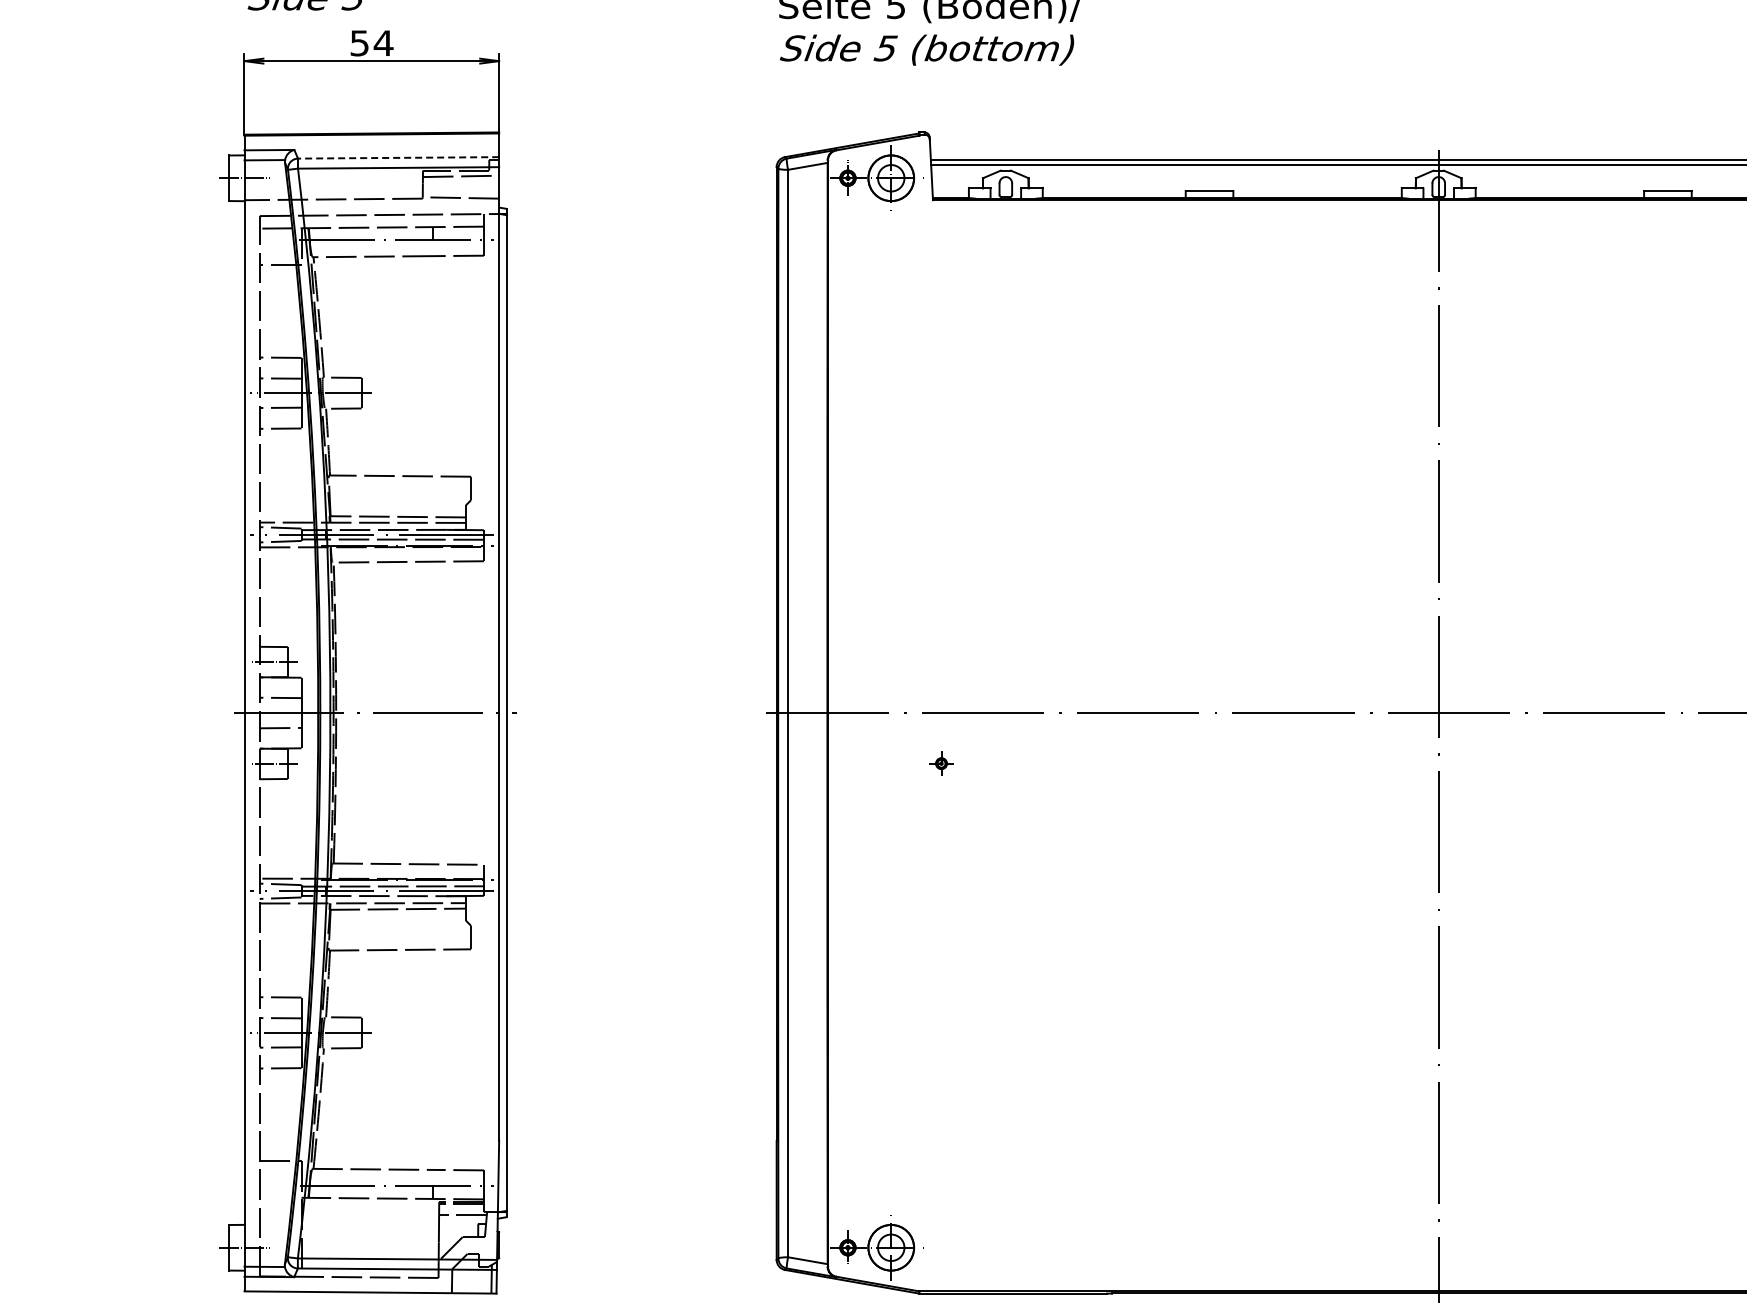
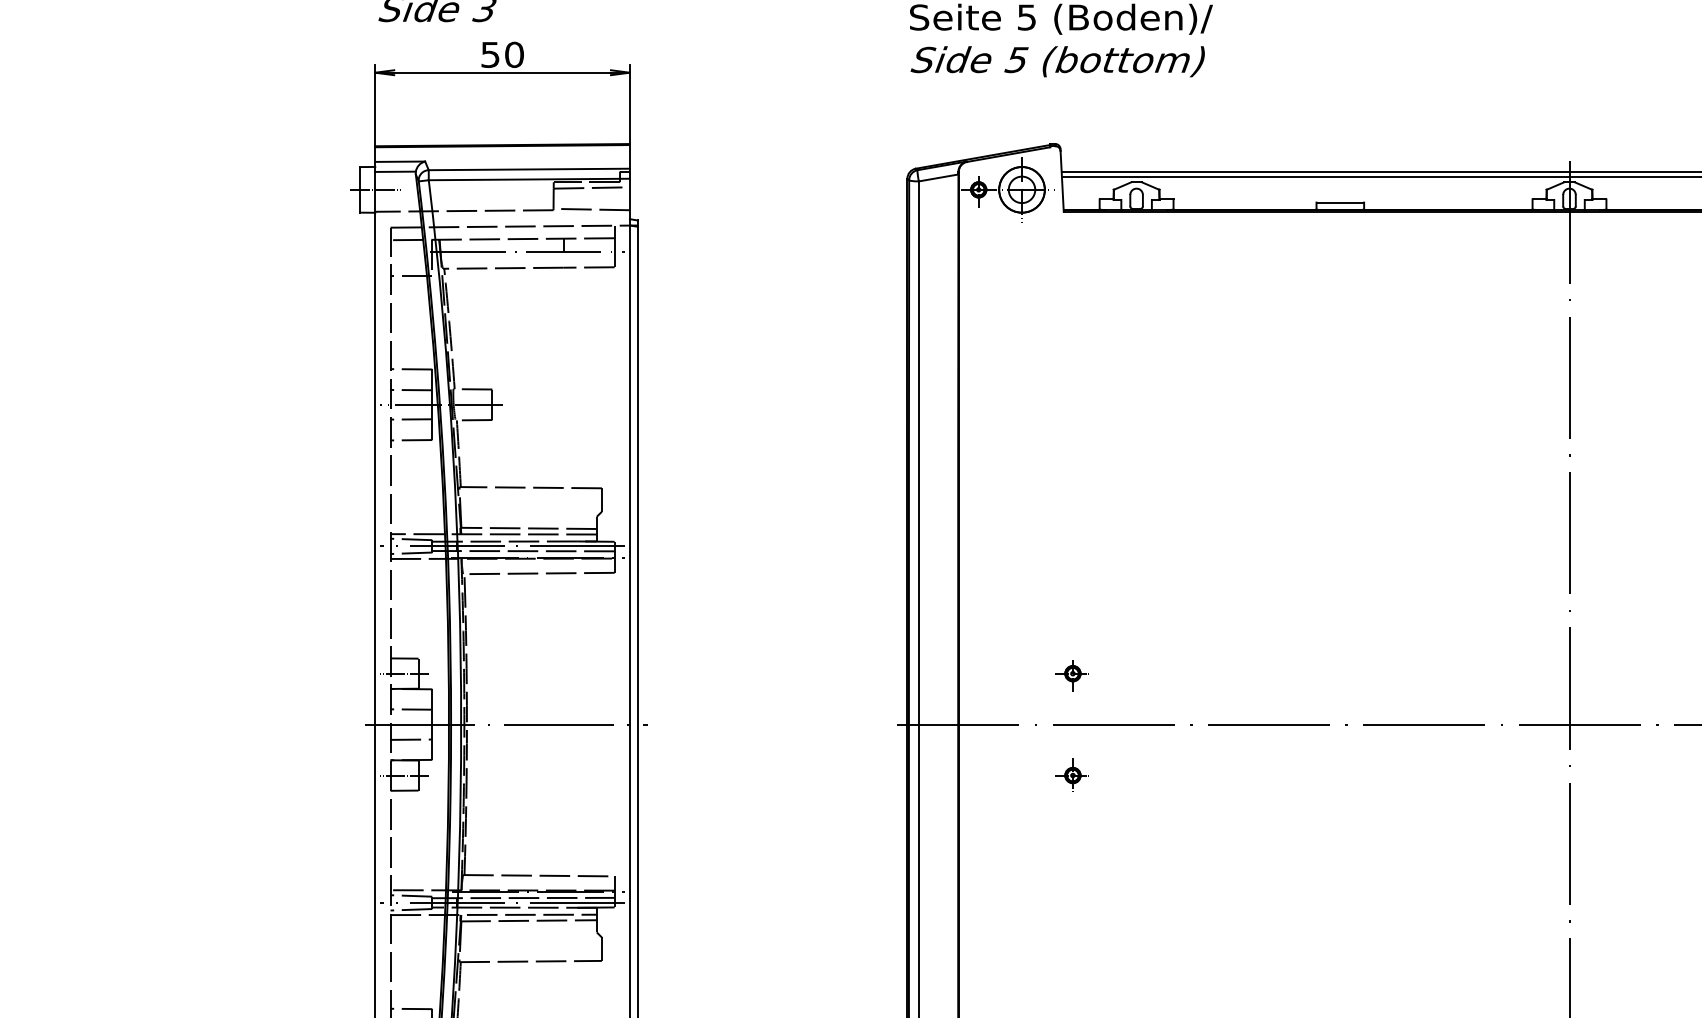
text: (383, 43) -> (514, 55), 54 -> 50
line: (398, 157) -> (529, 169), dashed -> solid
part: (939, 662) -> (1070, 674), added
part: (939, 762) -> (1070, 774), size x1.43

